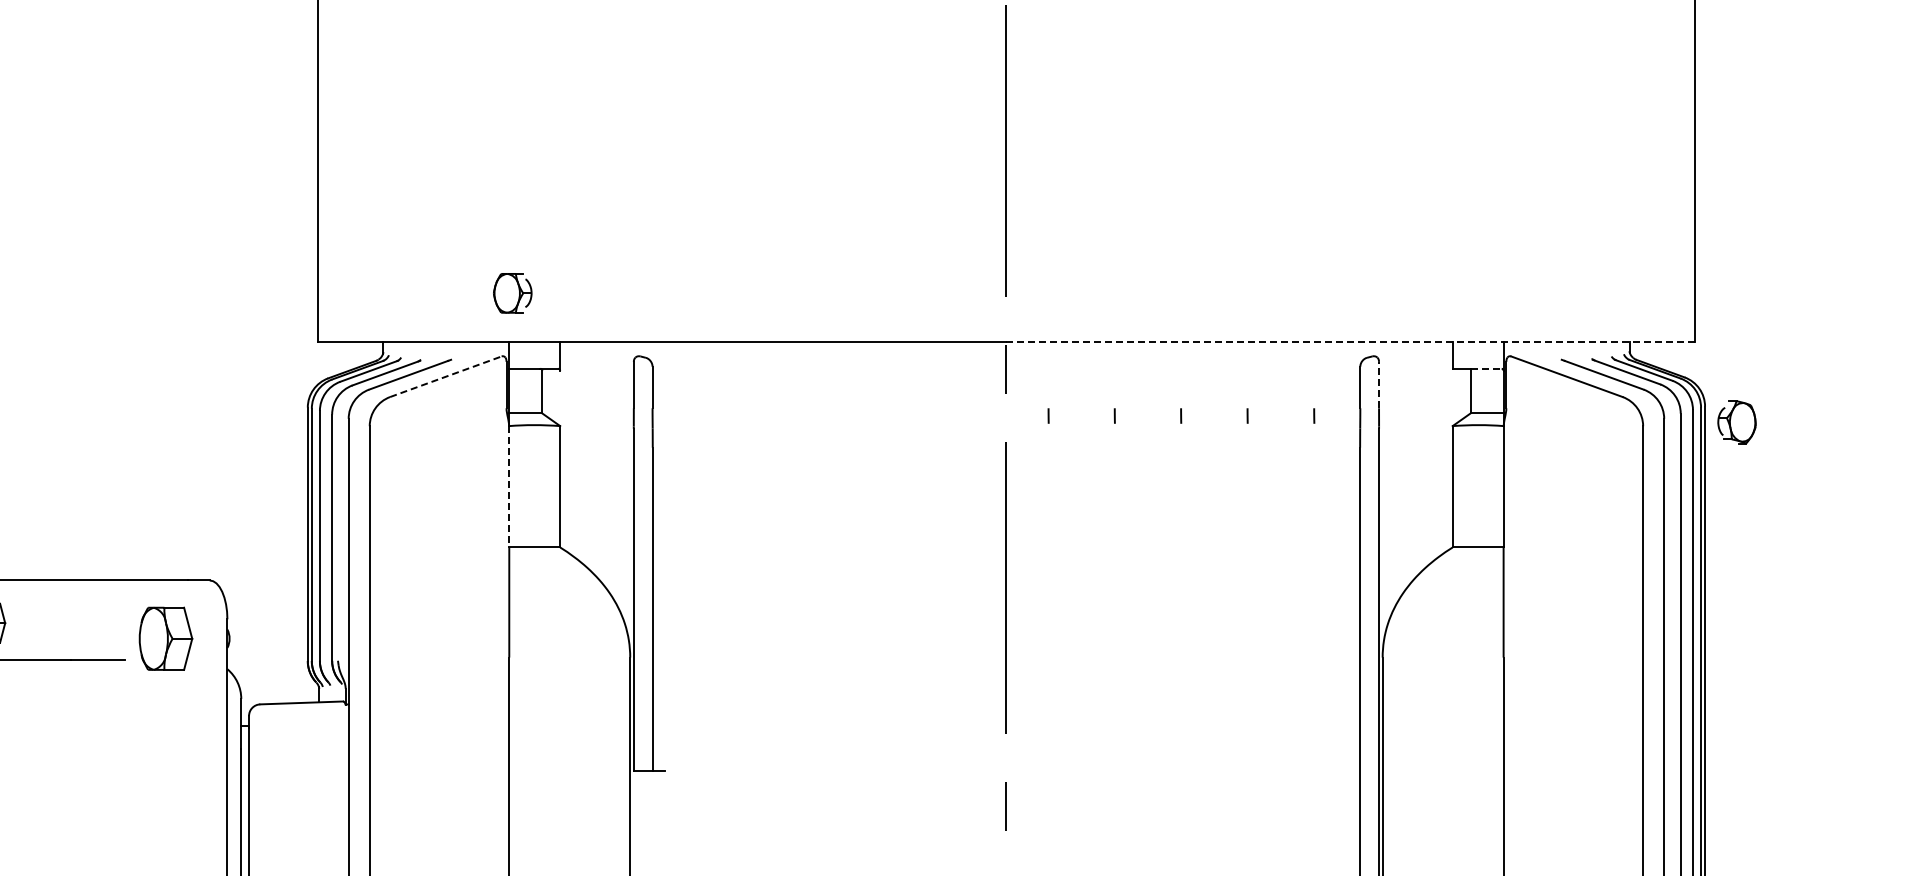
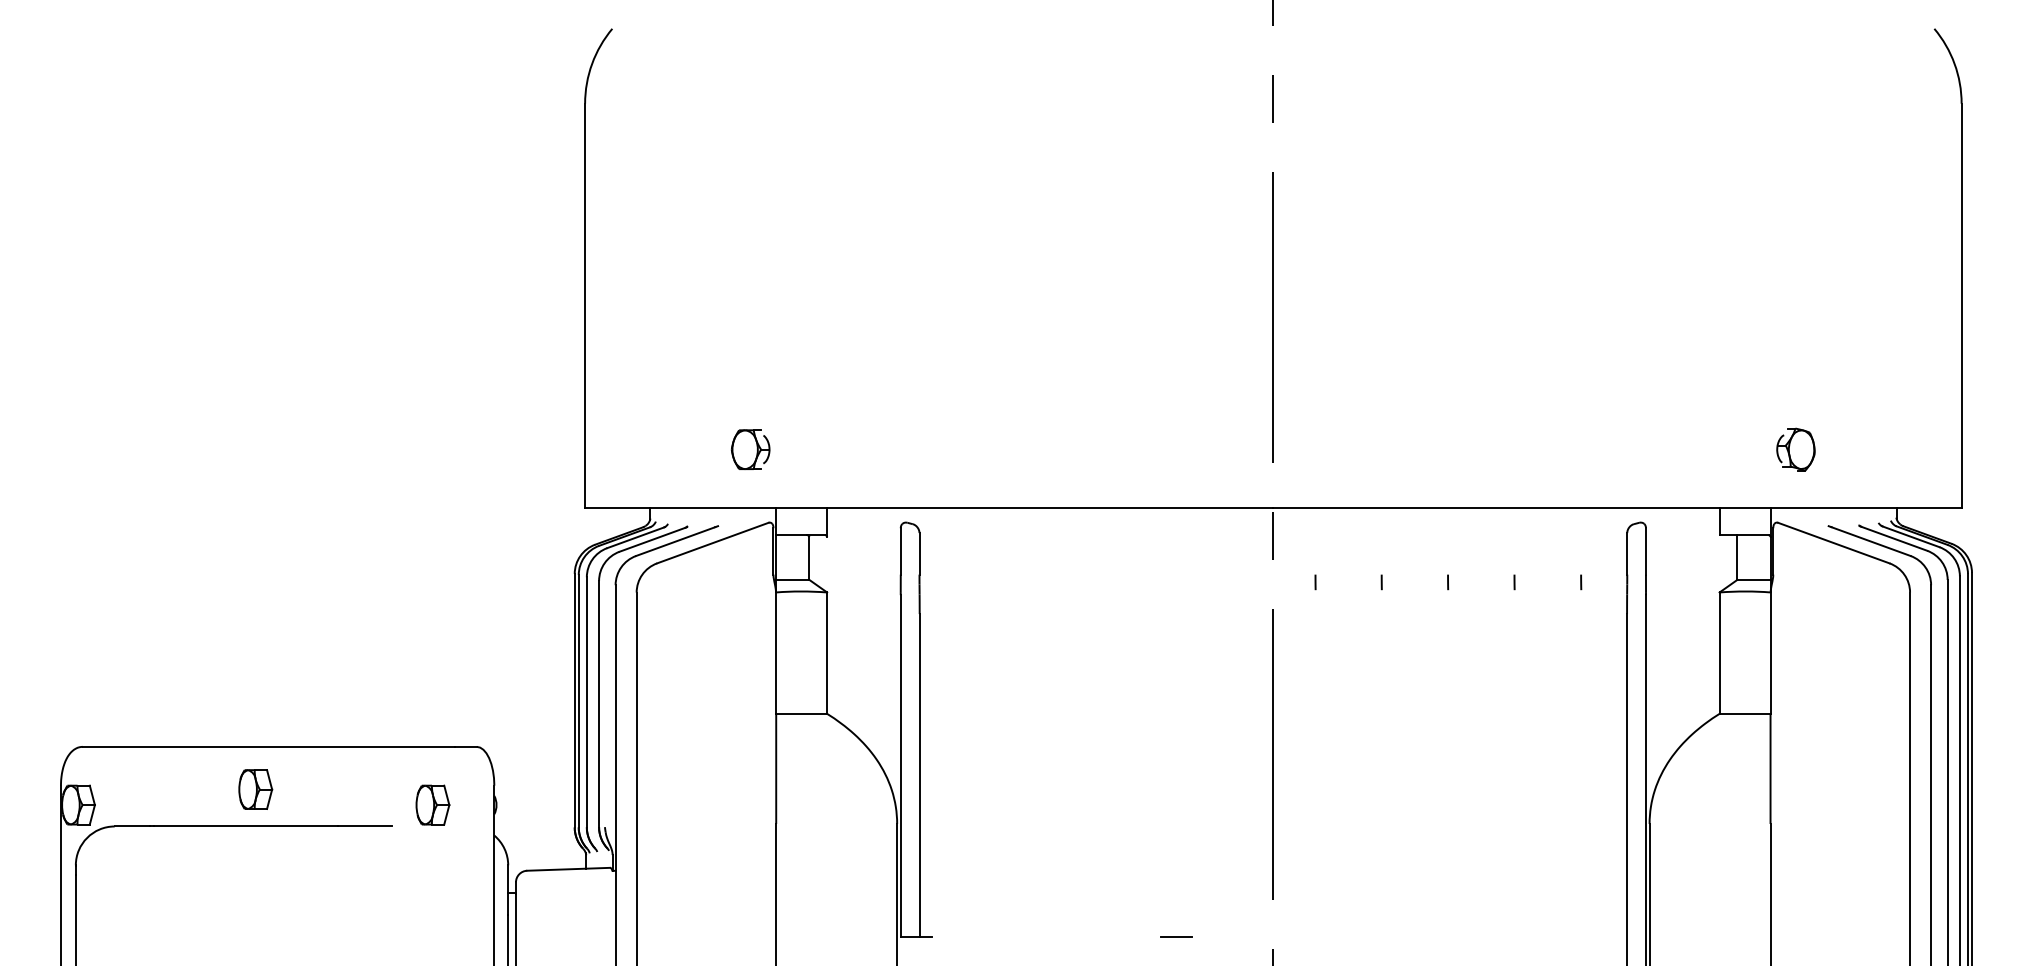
part: (512, 293) -> (750, 449), moved
line: (1351, 341) -> (1618, 507), dashed -> solid
line: (1486, 369) -> (1753, 535), dashed -> solid
line: (446, 376) -> (713, 542), dashed -> solid
line: (1378, 384) -> (1645, 550), dashed -> solid
part: (1736, 422) -> (1795, 449), moved
line: (509, 487) -> (776, 653), dashed -> solid
part: (165, 638) -> (432, 804), size x0.62
line: (909, 771) -> (1176, 937), added

